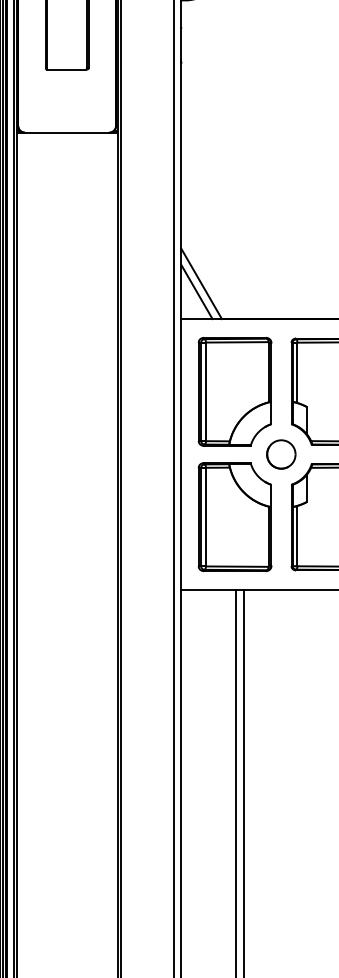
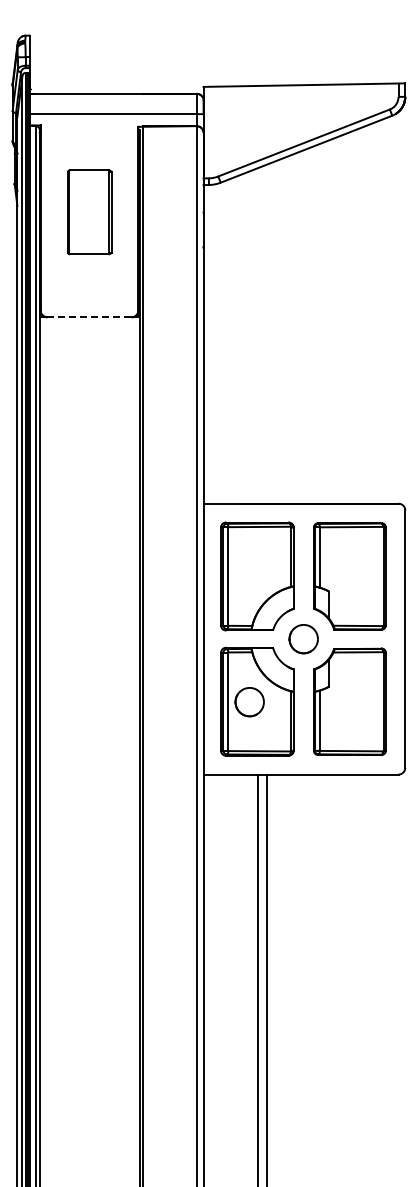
line: (68, 132) -> (90, 317), solid -> dashed
line: (201, 283) -> (223, 468), removed
line: (196, 291) -> (218, 476), removed
part: (227, 517) -> (249, 702), added

